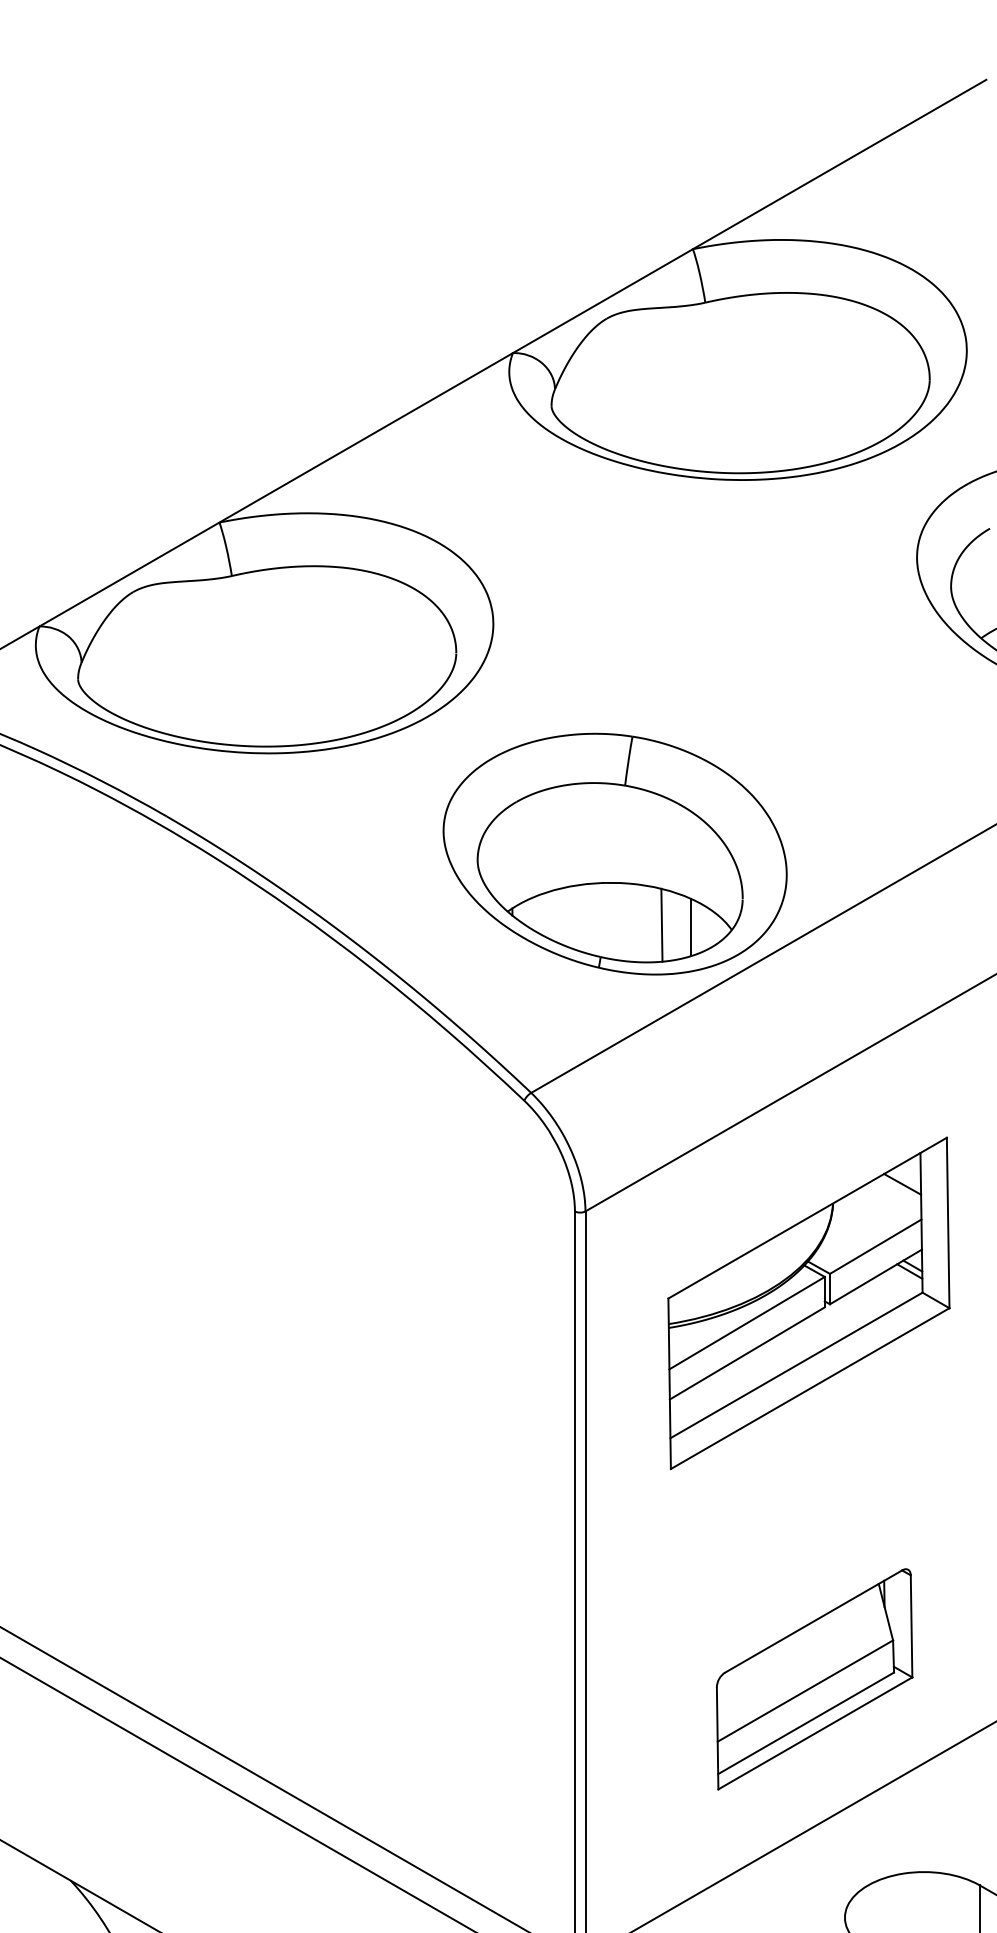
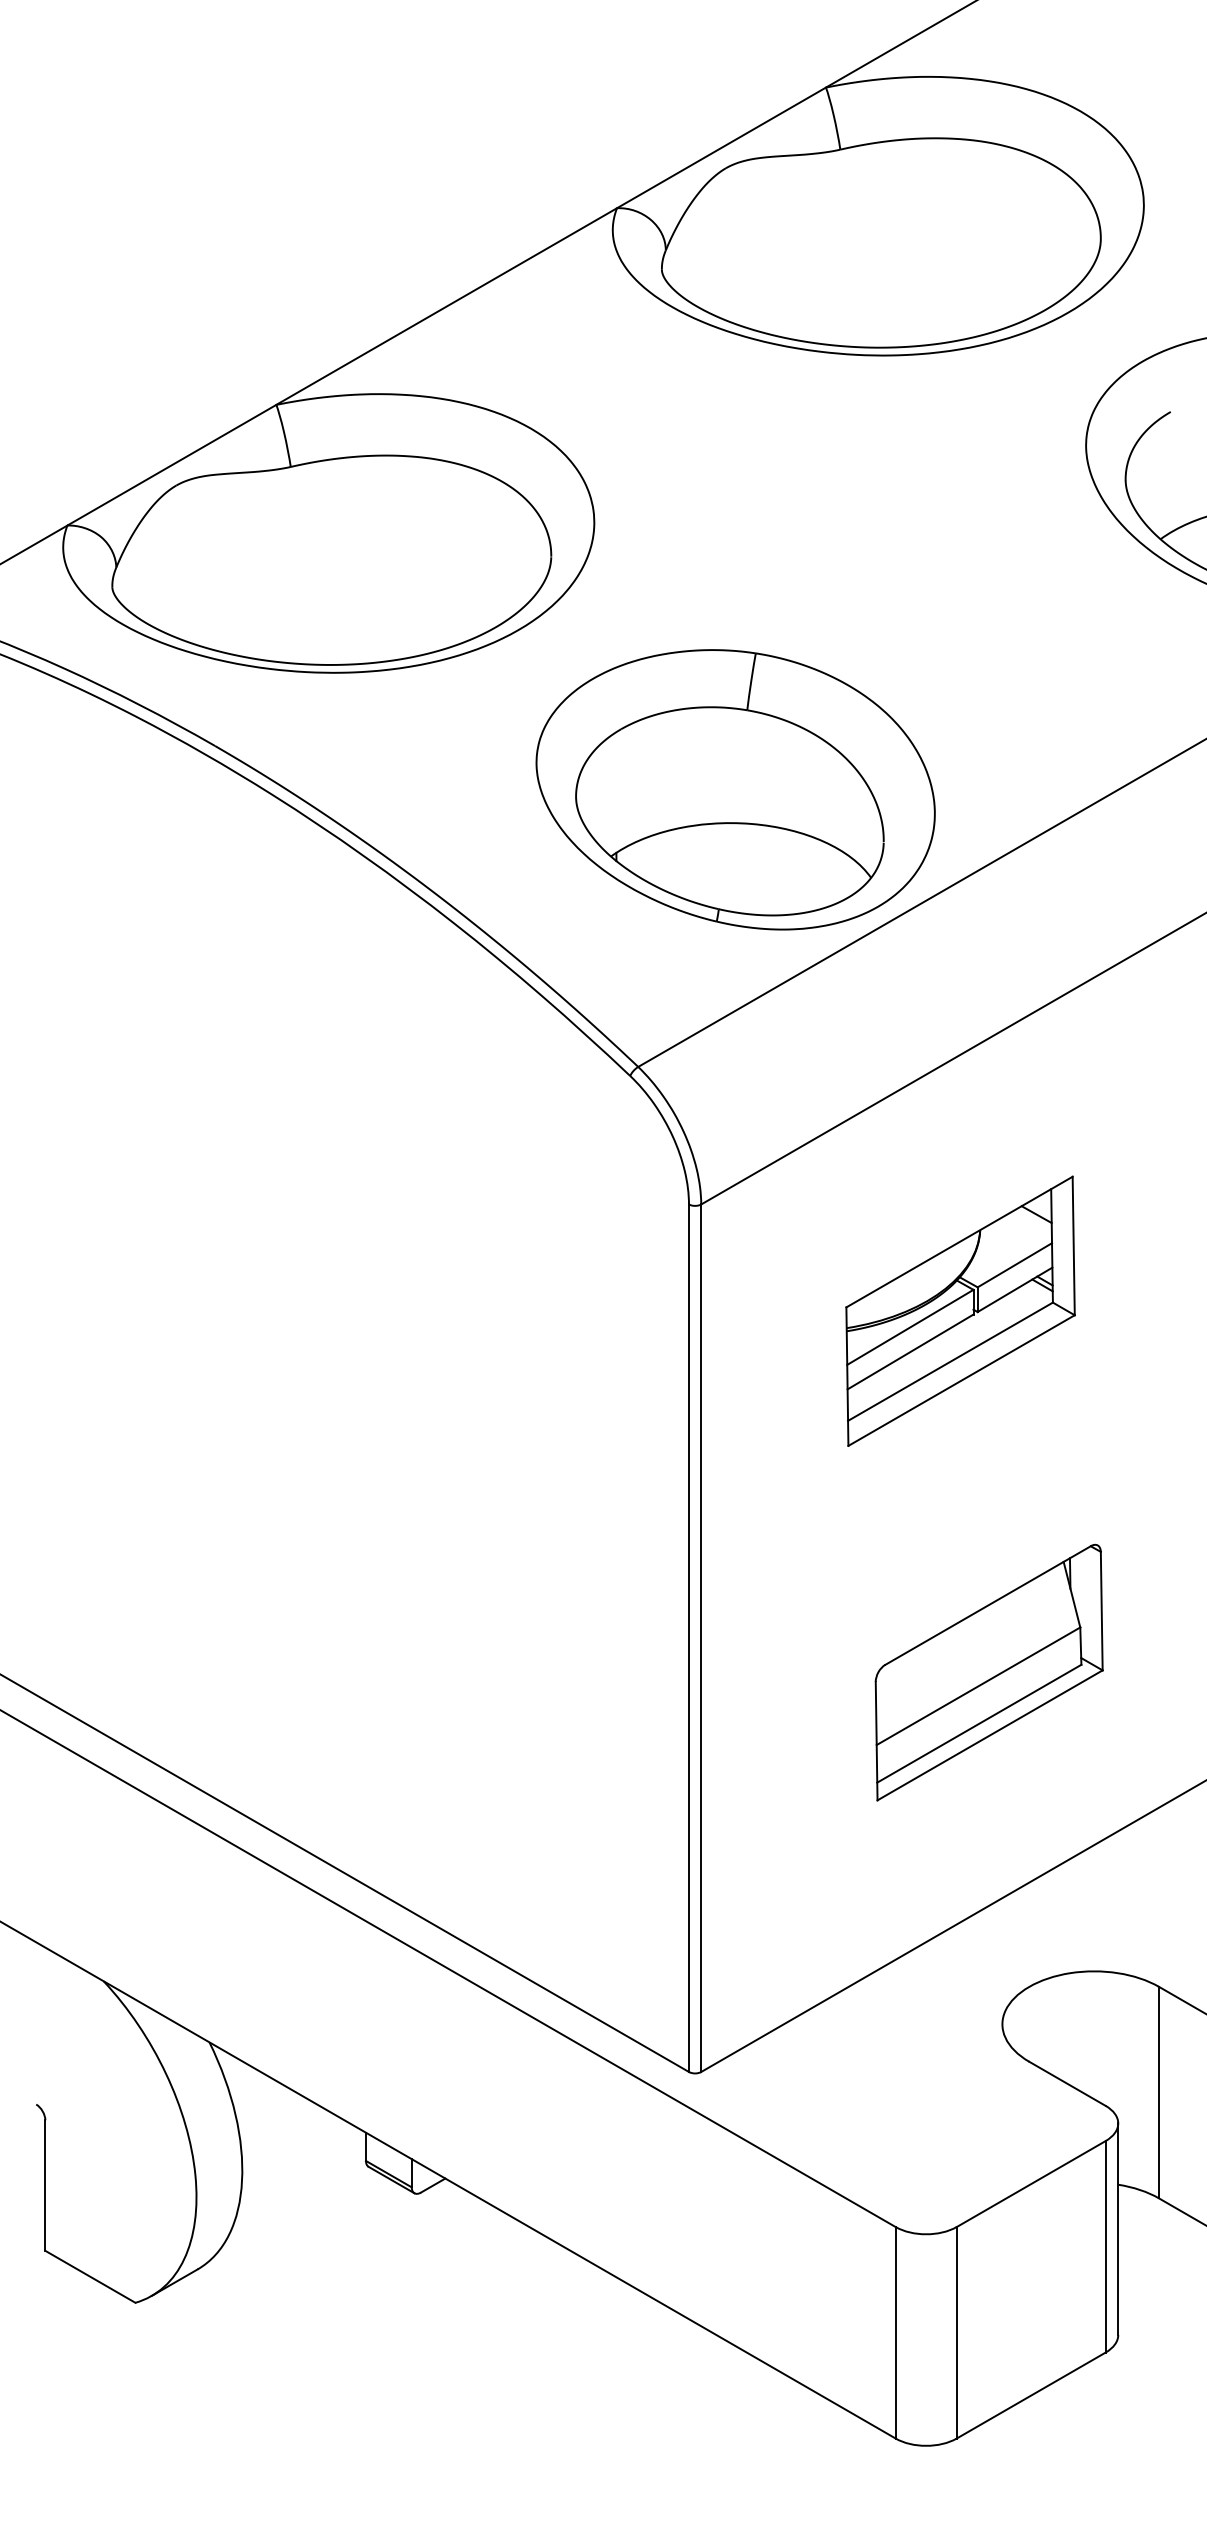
line: (661, 924) -> (789, 871), removed
line: (690, 927) -> (823, 874), removed
part: (808, 1303) -> (960, 1311), size x0.7
part: (814, 1679) -> (988, 1672), moved

